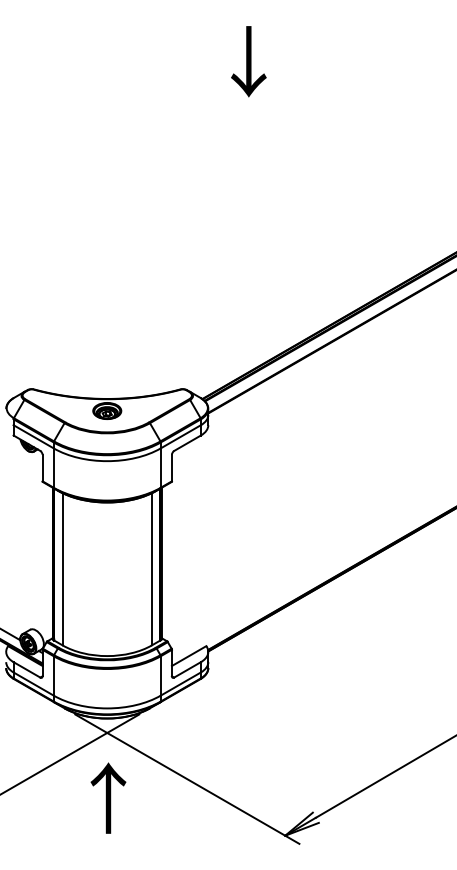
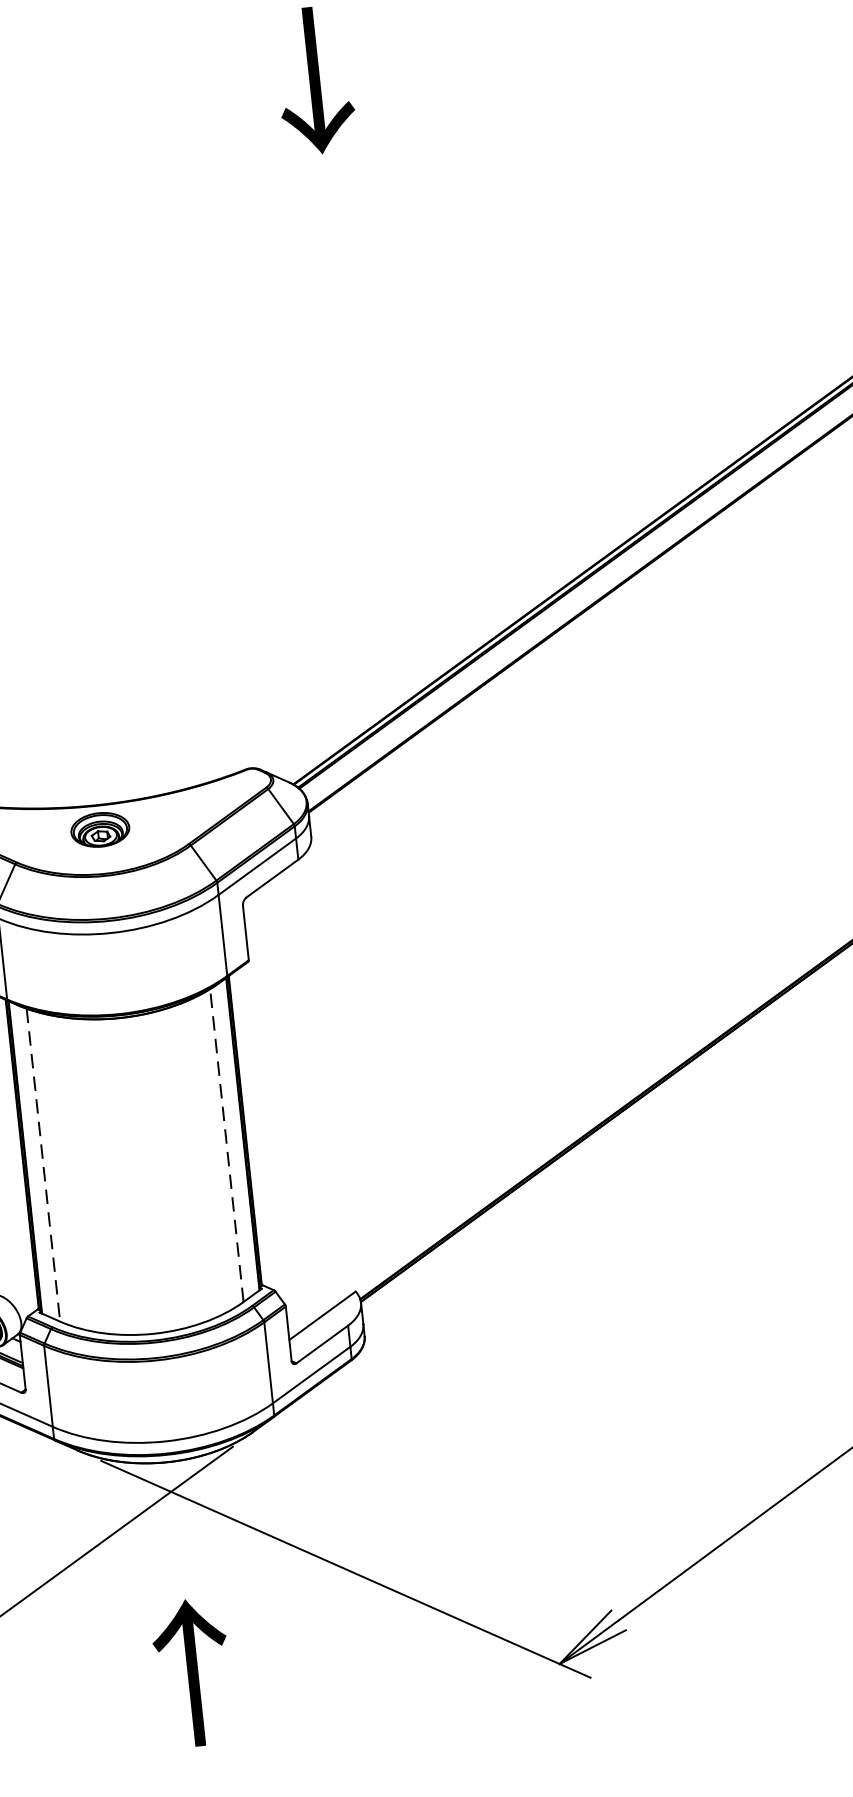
line: (151, 568) -> (225, 1143), solid -> dashed
line: (62, 569) -> (43, 1165), solid -> dashed
text: (108, 797) -> (192, 1671), moved

